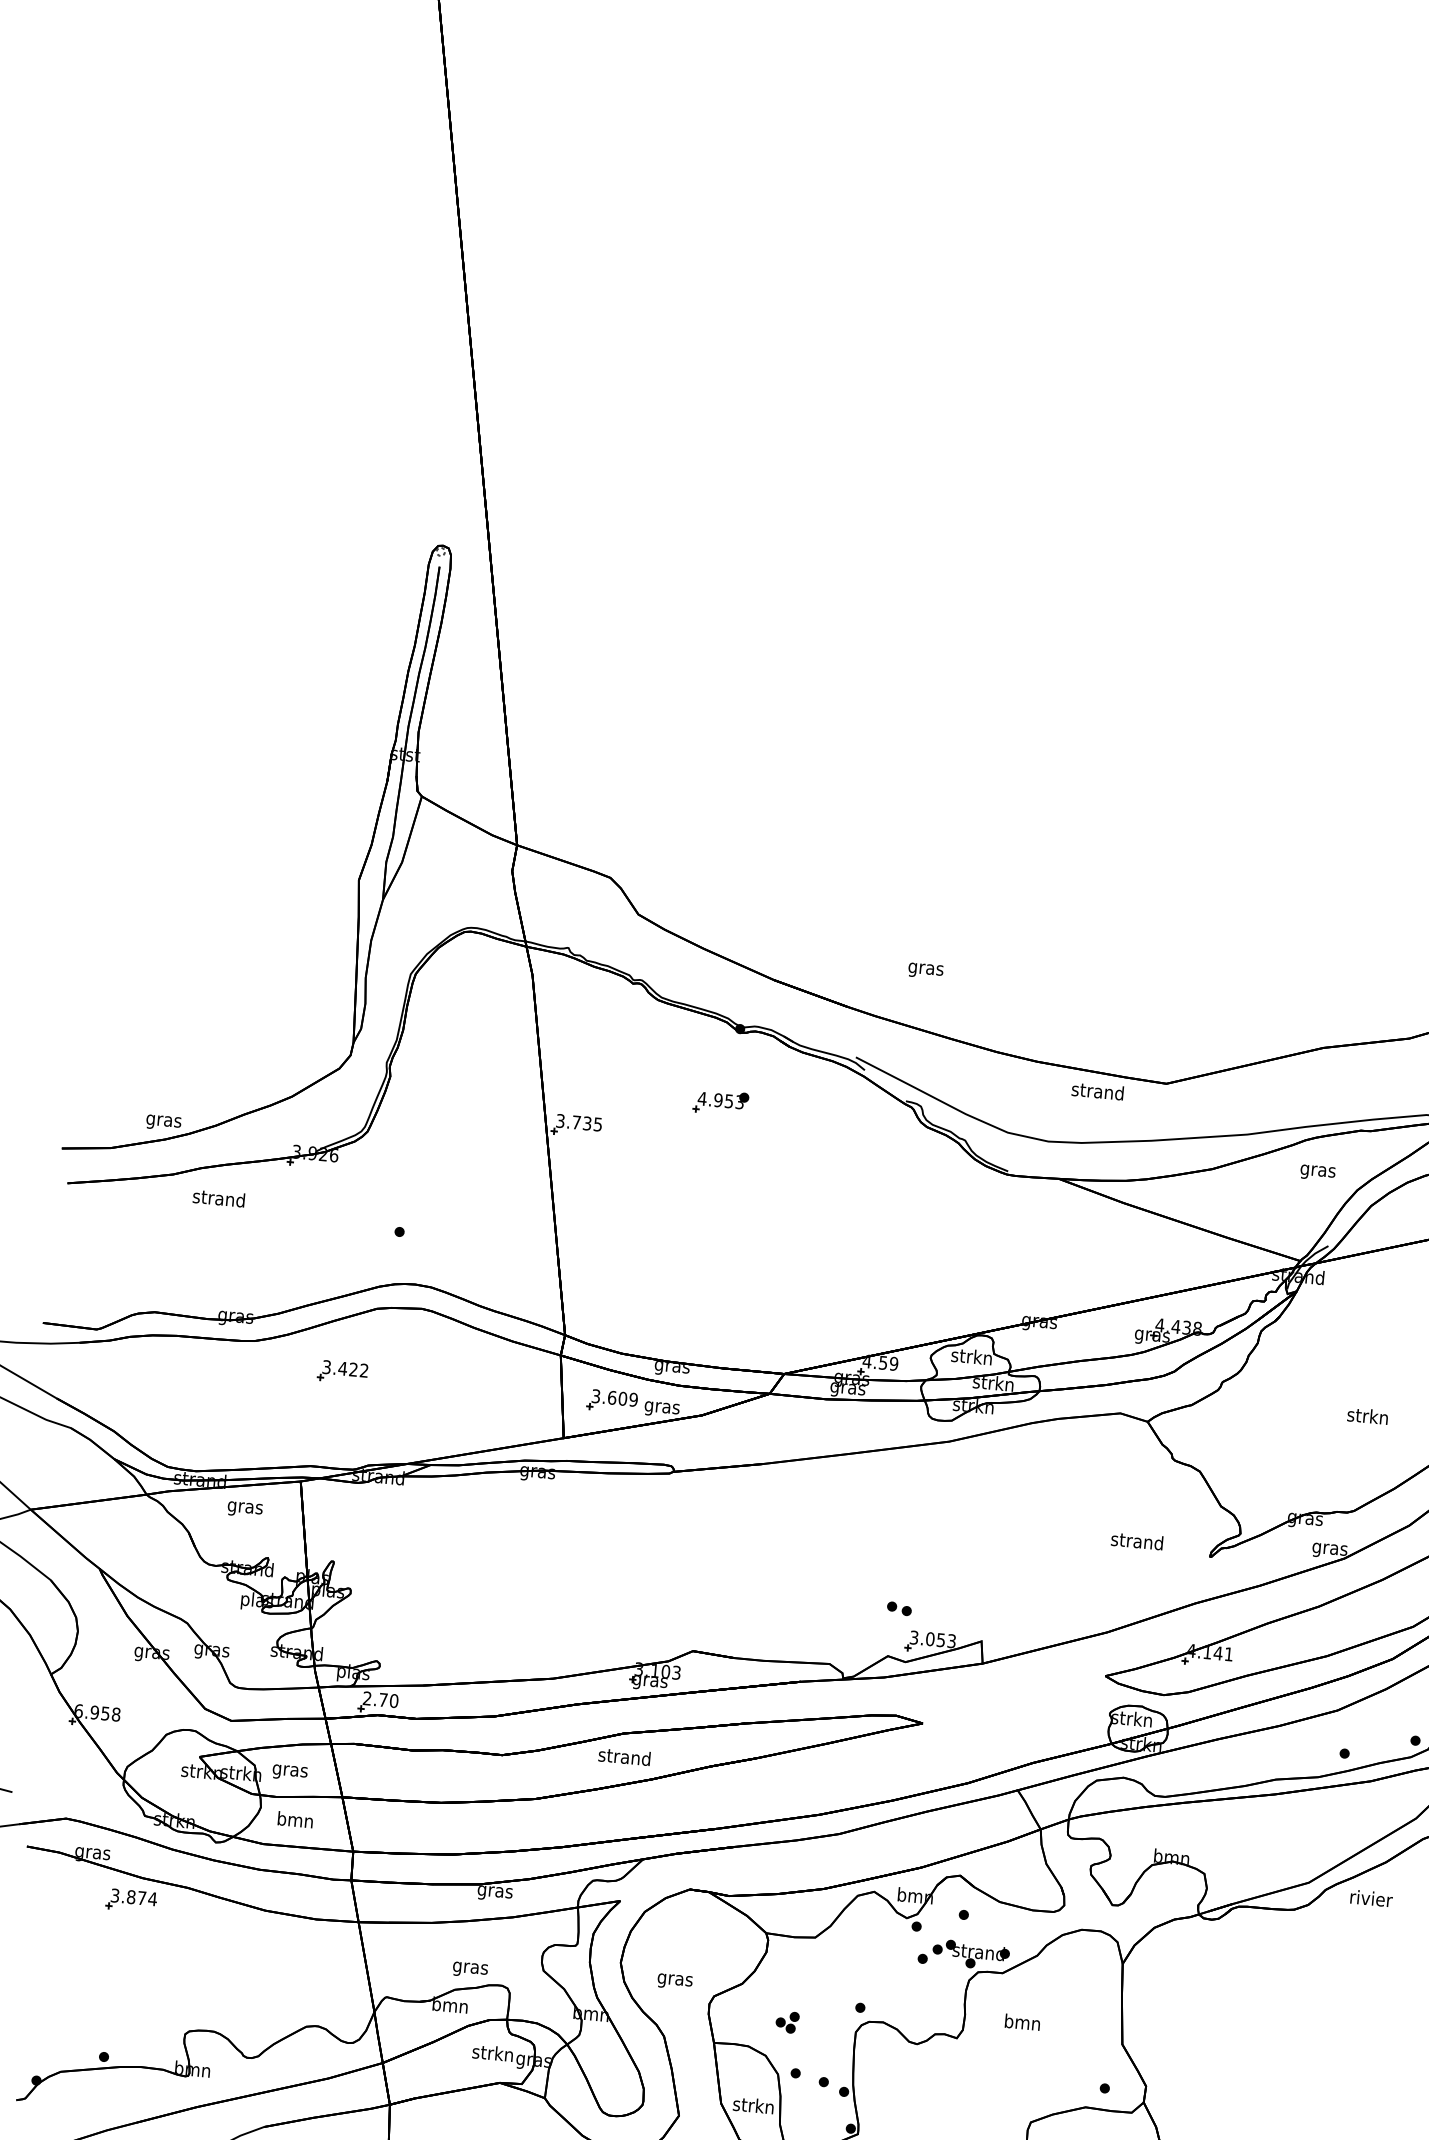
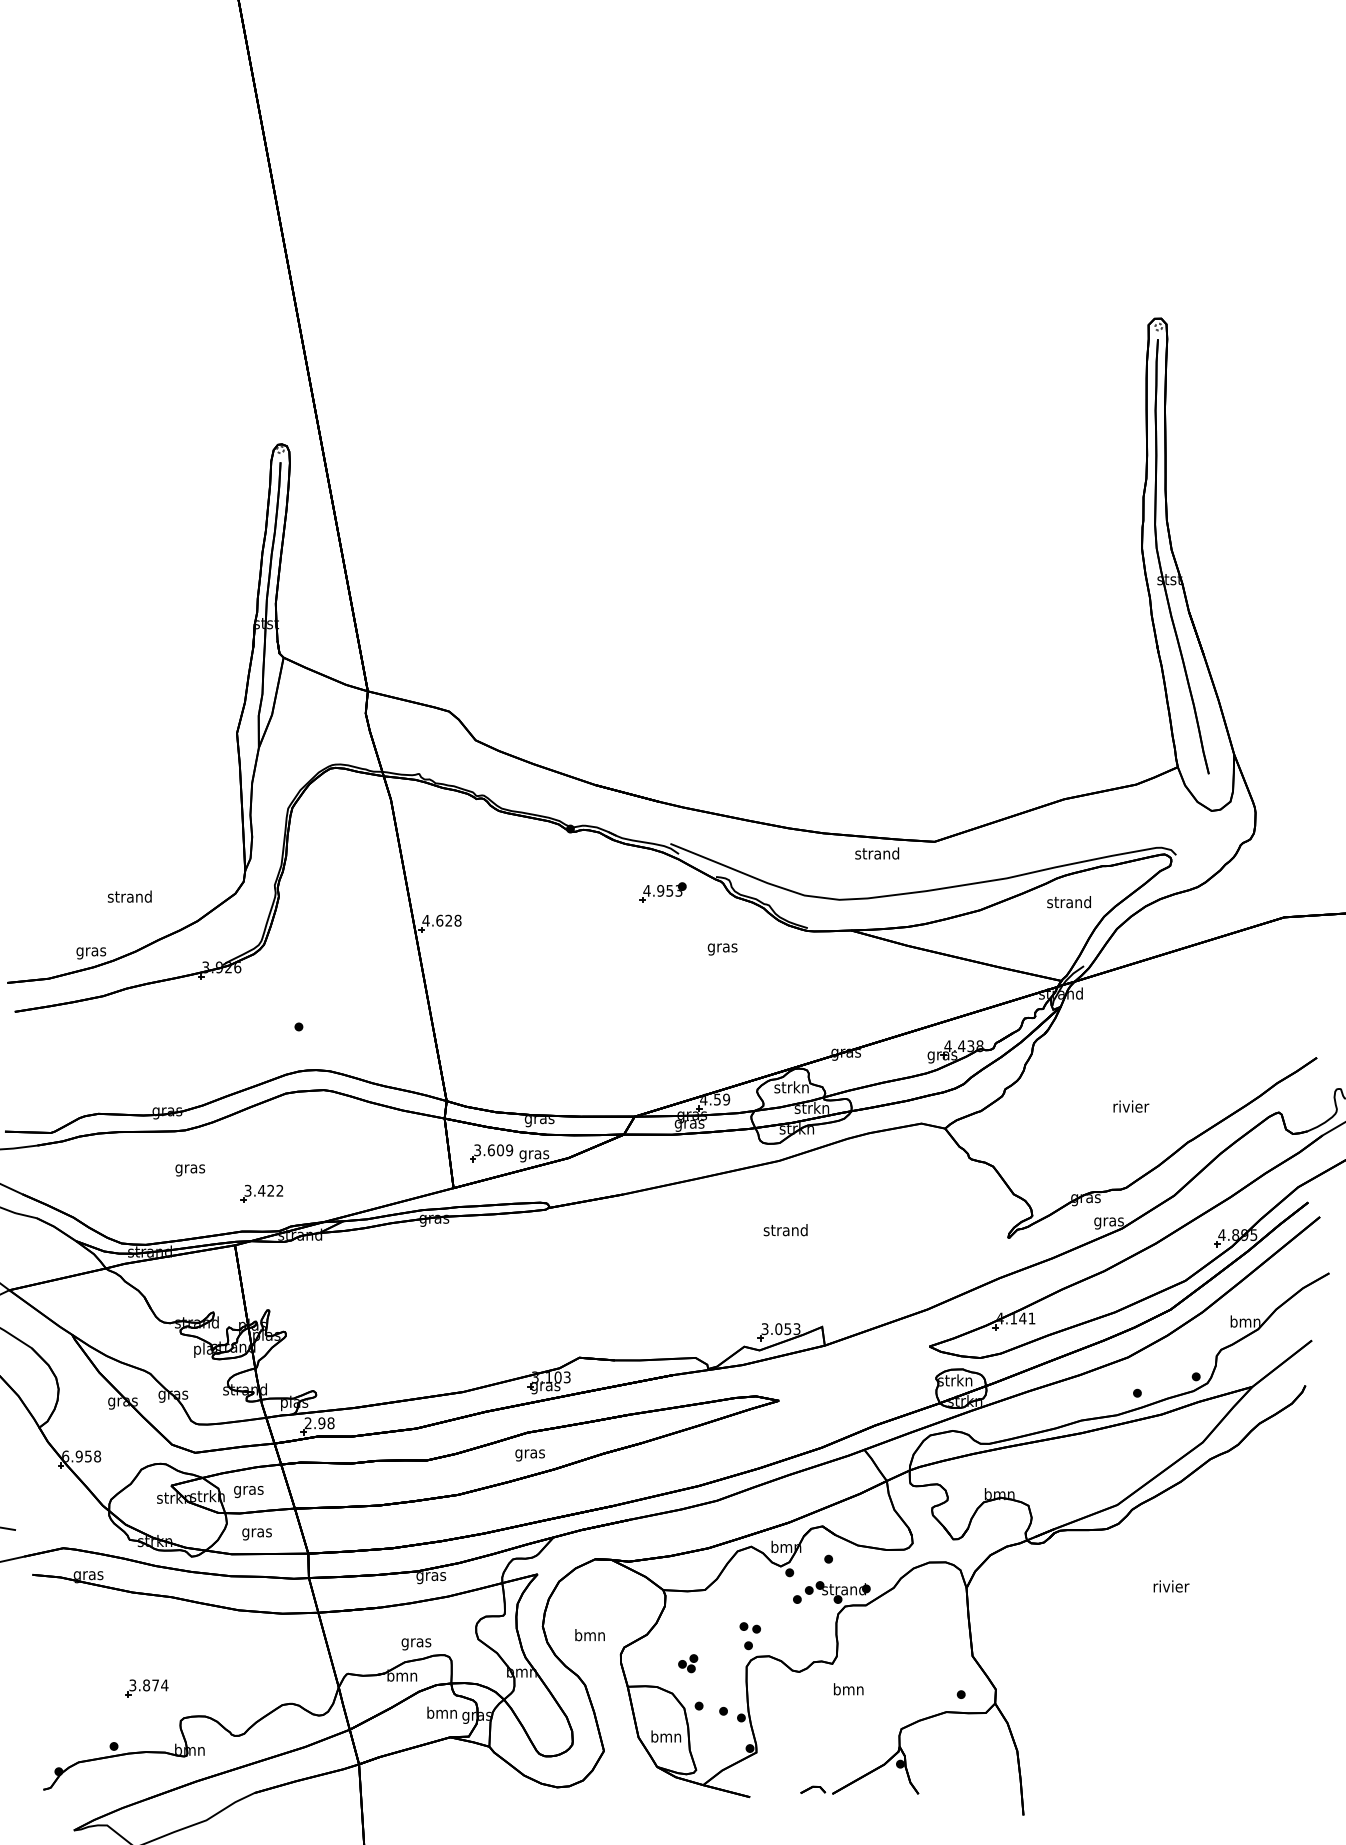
text: (925, 971) -> (722, 949), moved
part: (720, 1102) -> (662, 892), moved
text: (578, 1122) -> (441, 920), 3.735 -> 4.628
text: (1317, 1170) -> (1068, 903), gras -> strand
text: (218, 1198) -> (129, 896), moved
part: (342, 1371) -> (261, 1193), moved
text: (1368, 1416) -> (1131, 1106), strkn -> rivier
text: (245, 1509) -> (190, 1170), moved
text: (1136, 1541) -> (785, 1230), moved
part: (898, 1608) -> (749, 1627), moved
text: (388, 1700) -> (326, 1423), 2.70 -> 2.98
text: (623, 1758) -> (529, 1453), strand -> gras
text: (294, 1821) -> (256, 1532), bmn -> gras
text: (1371, 1898) -> (1171, 1586), moved
part: (130, 1900) -> (146, 1688), moved
text: (674, 1979) -> (589, 1636), gras -> bmn
text: (1022, 2022) -> (848, 1689), moved
text: (492, 2052) -> (441, 1712), strkn -> bmn
text: (752, 2105) -> (665, 1736), strkn -> bmn

